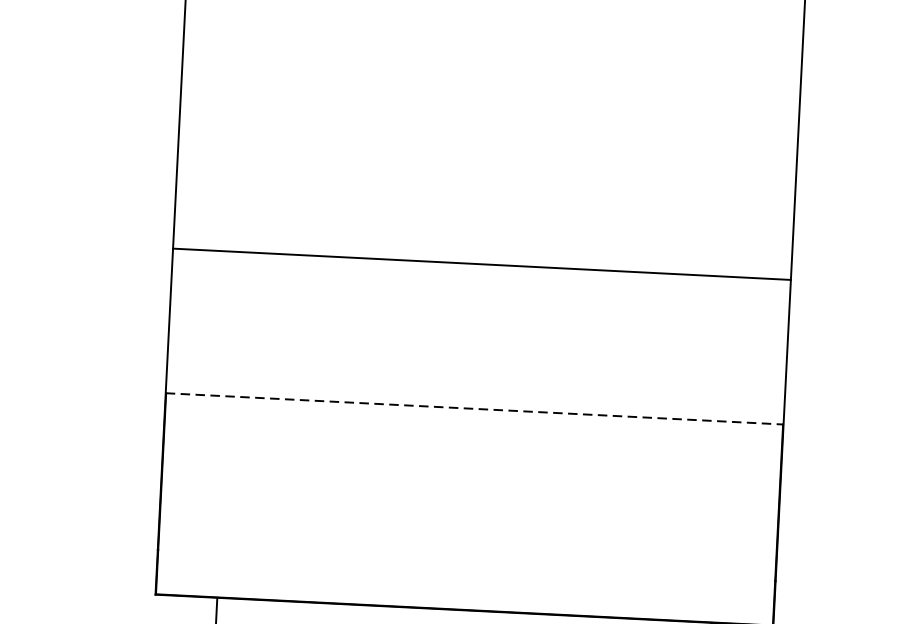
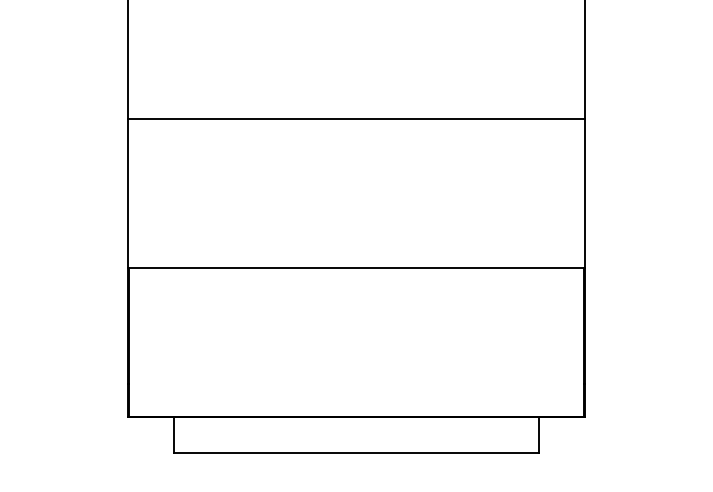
line: (481, 264) -> (356, 119), moved
line: (474, 409) -> (356, 268), dashed -> solid

